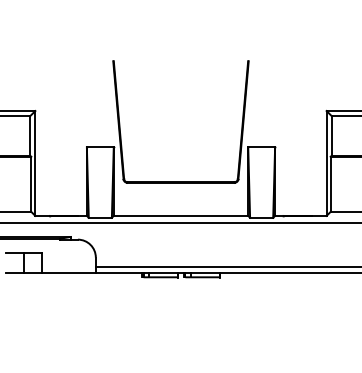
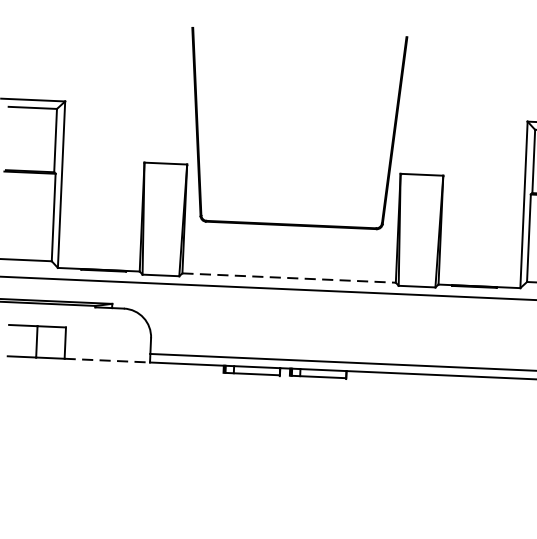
line: (181, 215) -> (289, 277), solid -> dashed
line: (68, 272) -> (106, 360), solid -> dashed

